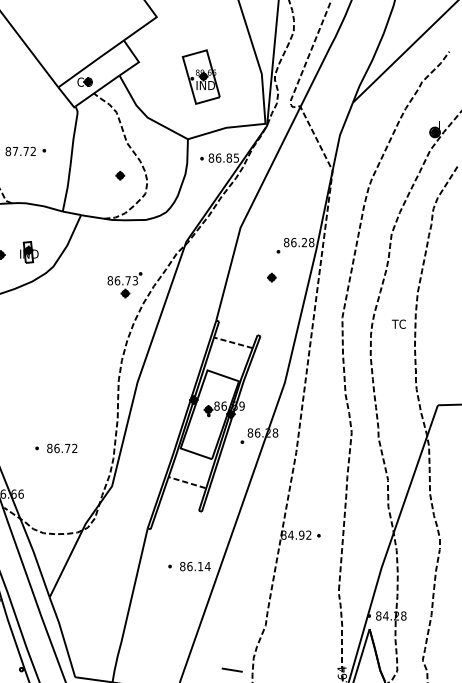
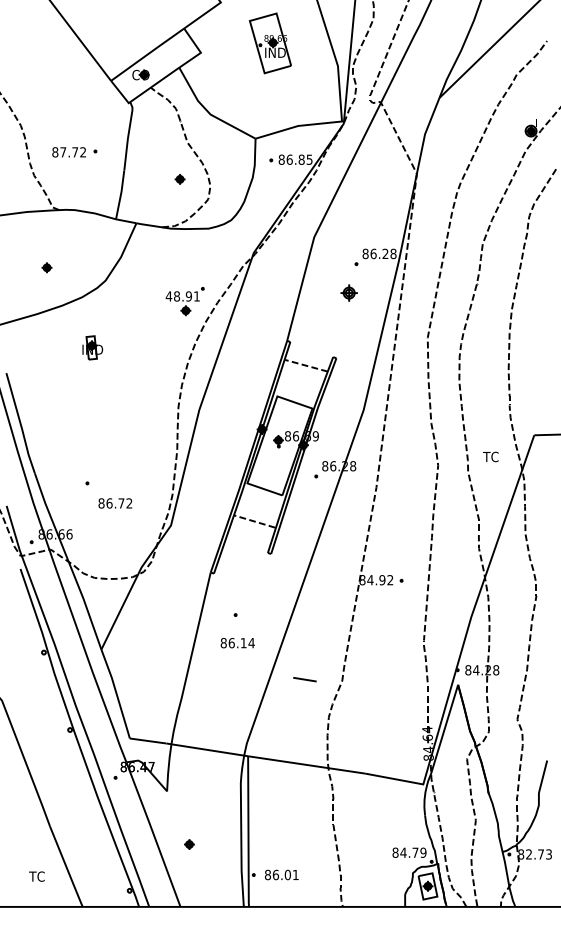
part: (200, 77) -> (269, 43), moved
part: (29, 252) -> (92, 347), moved
part: (271, 277) -> (348, 292), size x1.6
text: (122, 280) -> (182, 296), 86.73 -> 48.91
text: (398, 323) -> (490, 456), moved
text: (62, 448) -> (115, 503), moved
text: (195, 566) -> (237, 643), moved
line: (231, 670) -> (304, 679), moved

